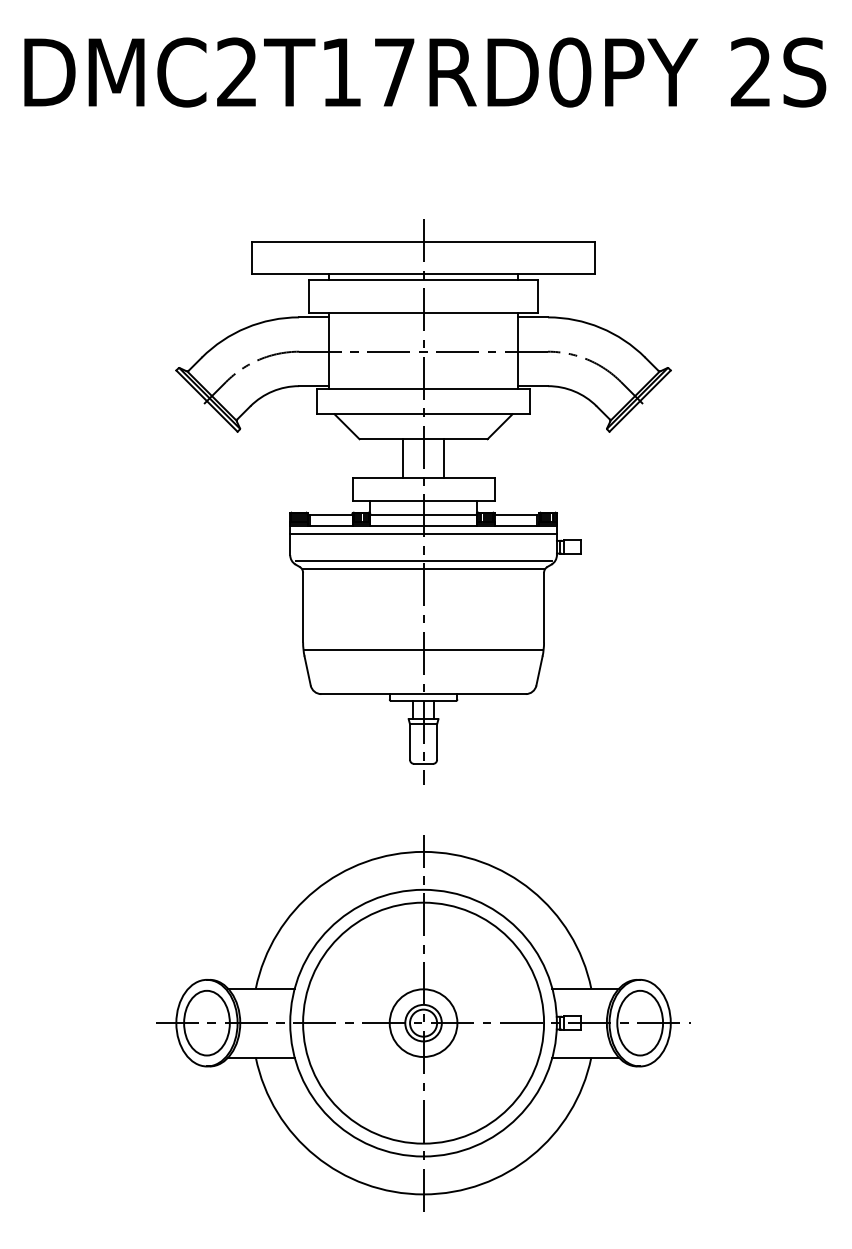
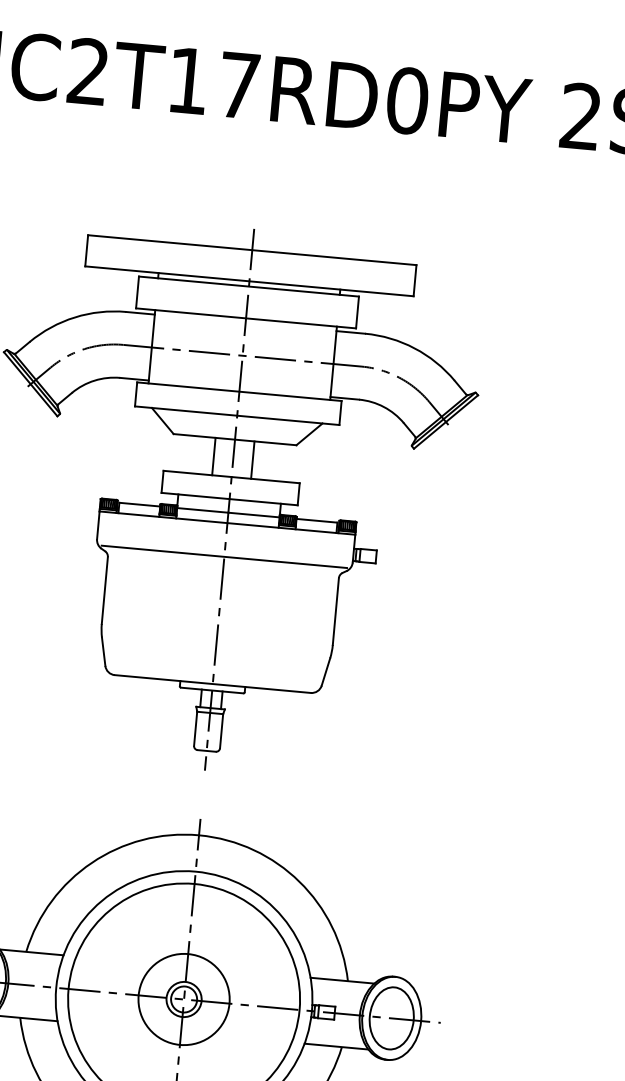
line: (423, 534) -> (226, 530), removed
line: (423, 568) -> (223, 563), removed
line: (423, 649) -> (216, 641), removed
circle: (423, 1023) -> (183, 999), size x1.4

